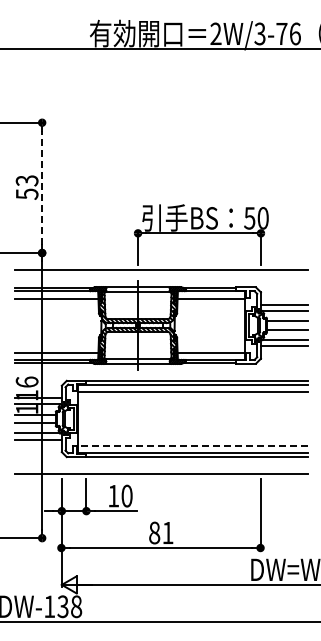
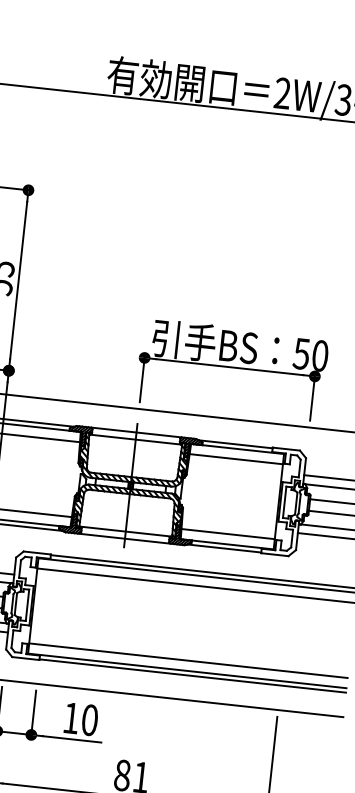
line: (42, 187) -> (19, 280), dashed -> solid
line: (192, 446) -> (187, 661), dashed -> solid

